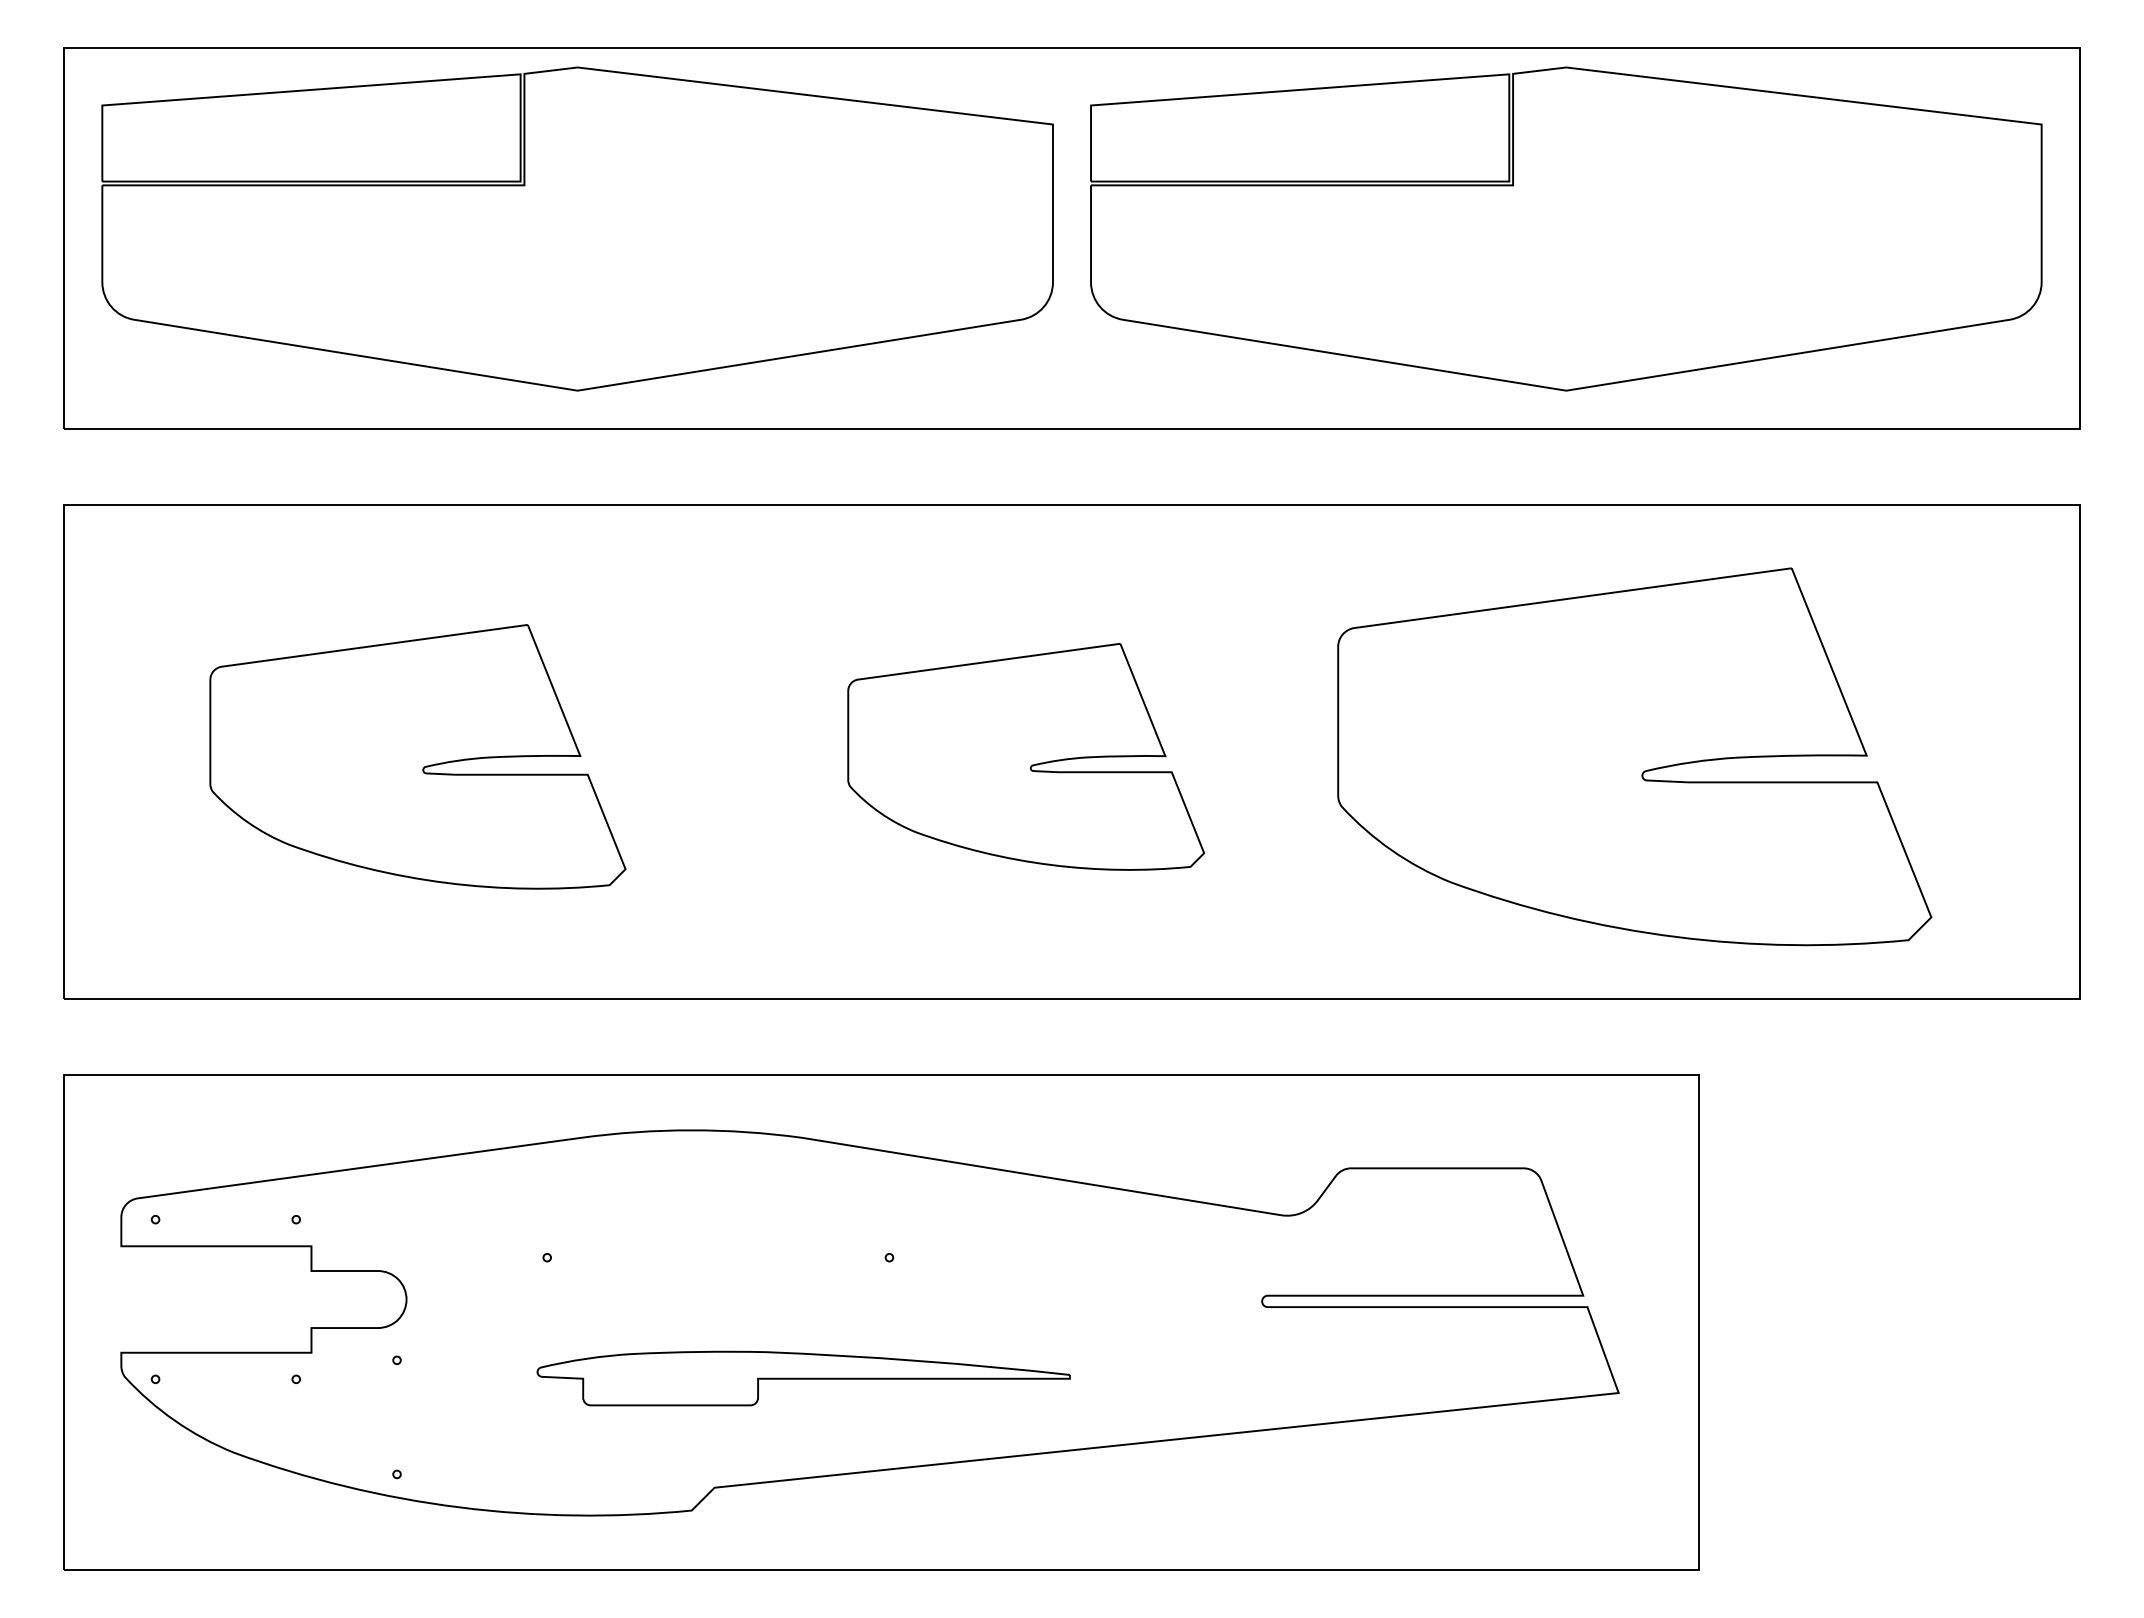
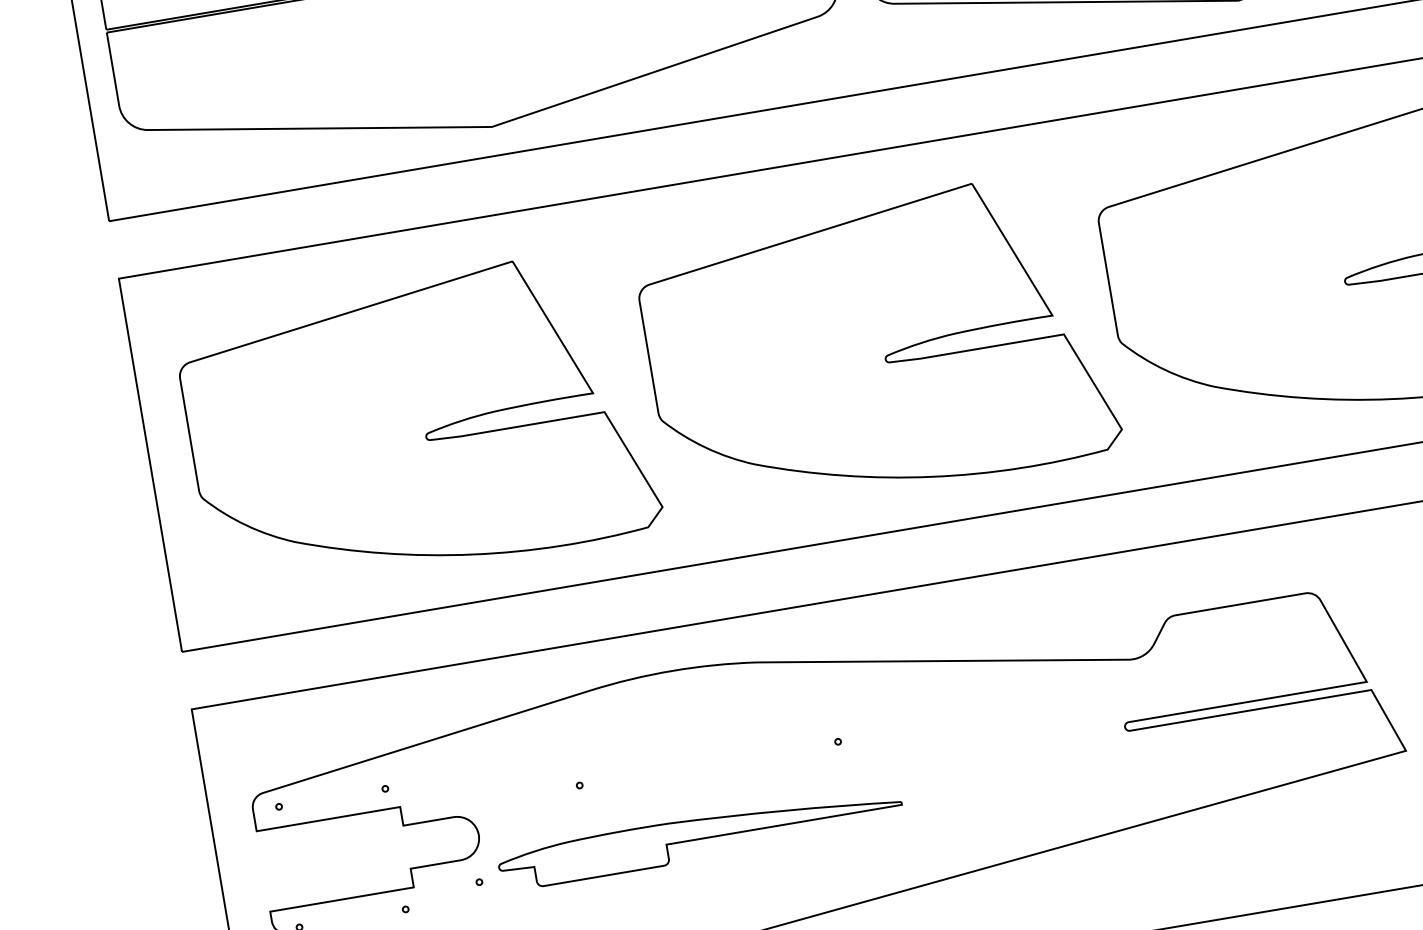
part: (417, 756) -> (417, 423), size x1.43
part: (1025, 756) -> (876, 345), size x1.67
part: (803, 1378) -> (700, 838), moved

